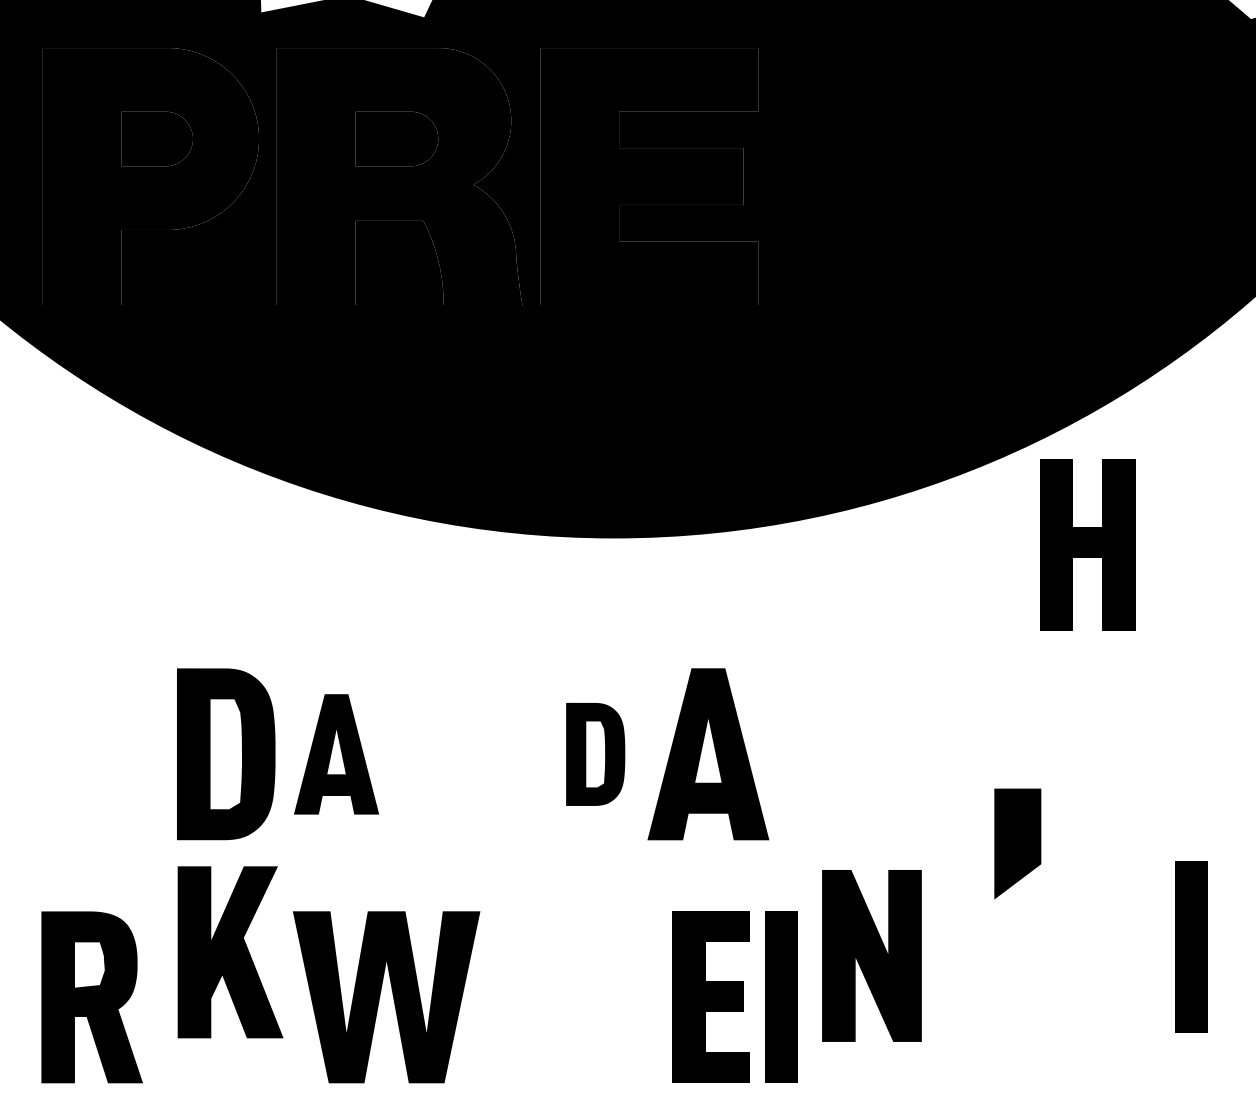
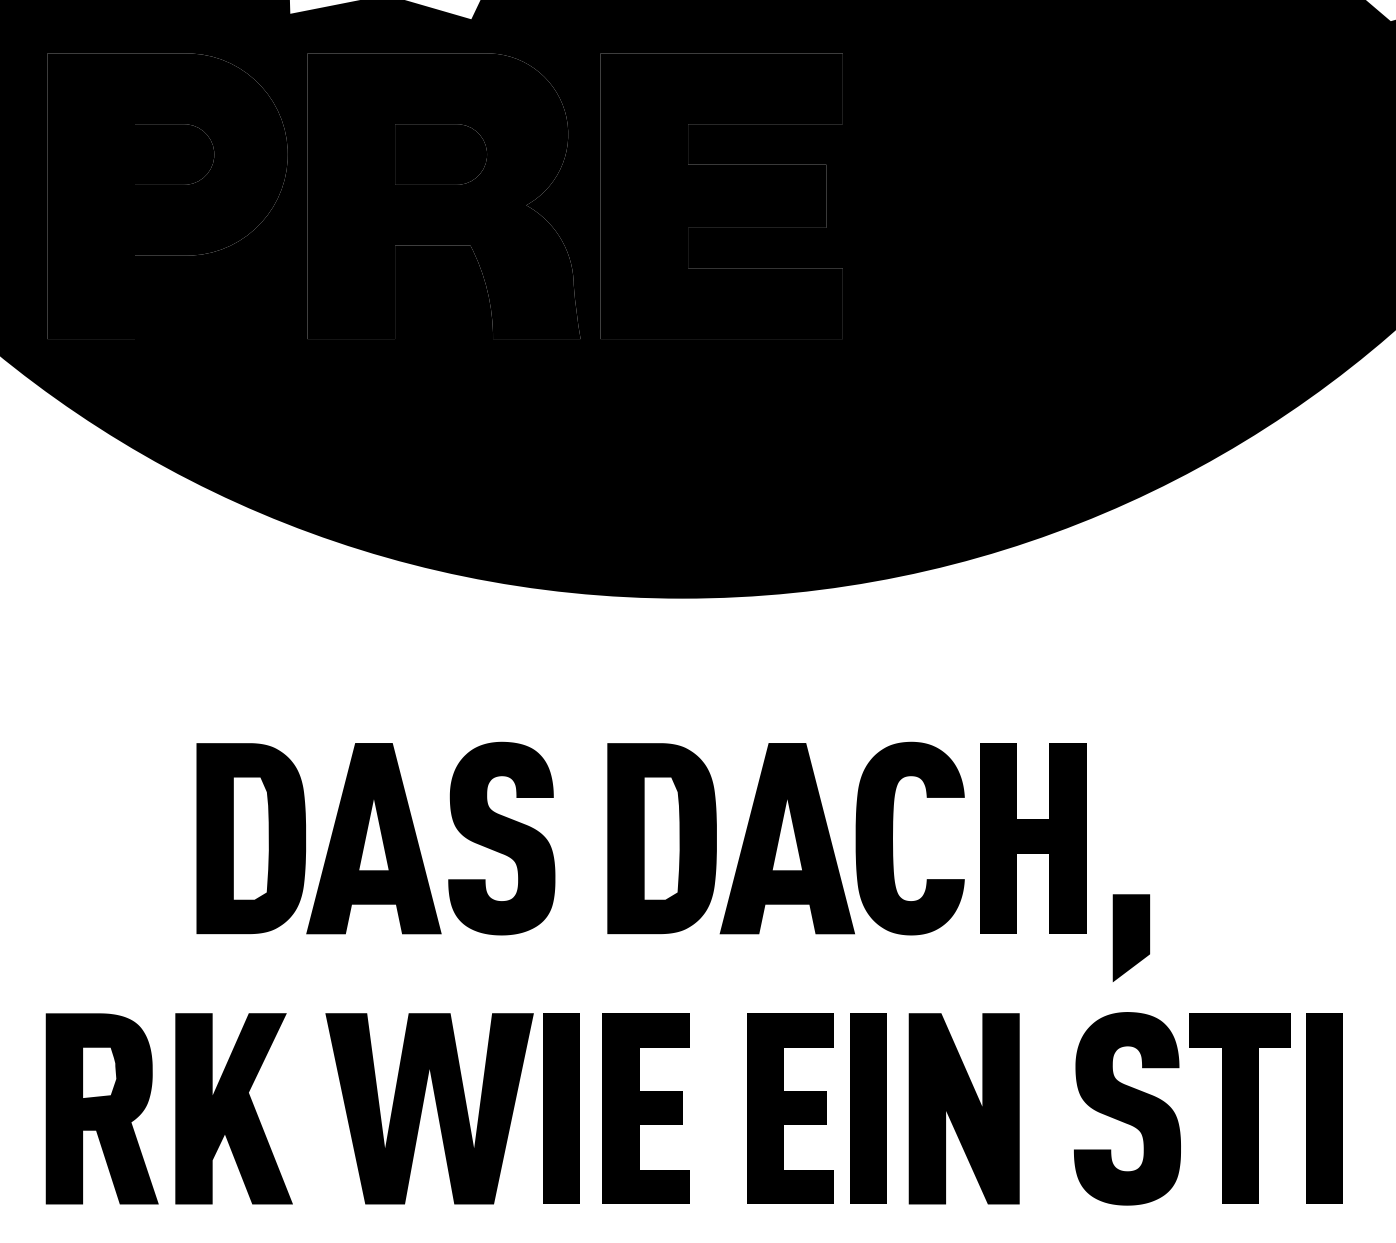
part: (1088, 544) -> (1033, 838), moved
part: (336, 754) -> (373, 838), size x1.43
fill: (451, 754) -> (501, 838), added
part: (595, 754) -> (661, 838), size x1.67
fill: (818, 754) -> (909, 838), added
part: (1017, 843) -> (1131, 937), size x0.71
part: (1191, 946) -> (1324, 1108), moved
part: (230, 952) -> (233, 1108), moved
part: (871, 955) -> (963, 1108), moved
fill: (505, 997) -> (561, 1108), added
fill: (580, 997) -> (645, 1108), added
fill: (1014, 997) -> (1127, 1108), added
part: (1115, 997) -> (1239, 1108), added

